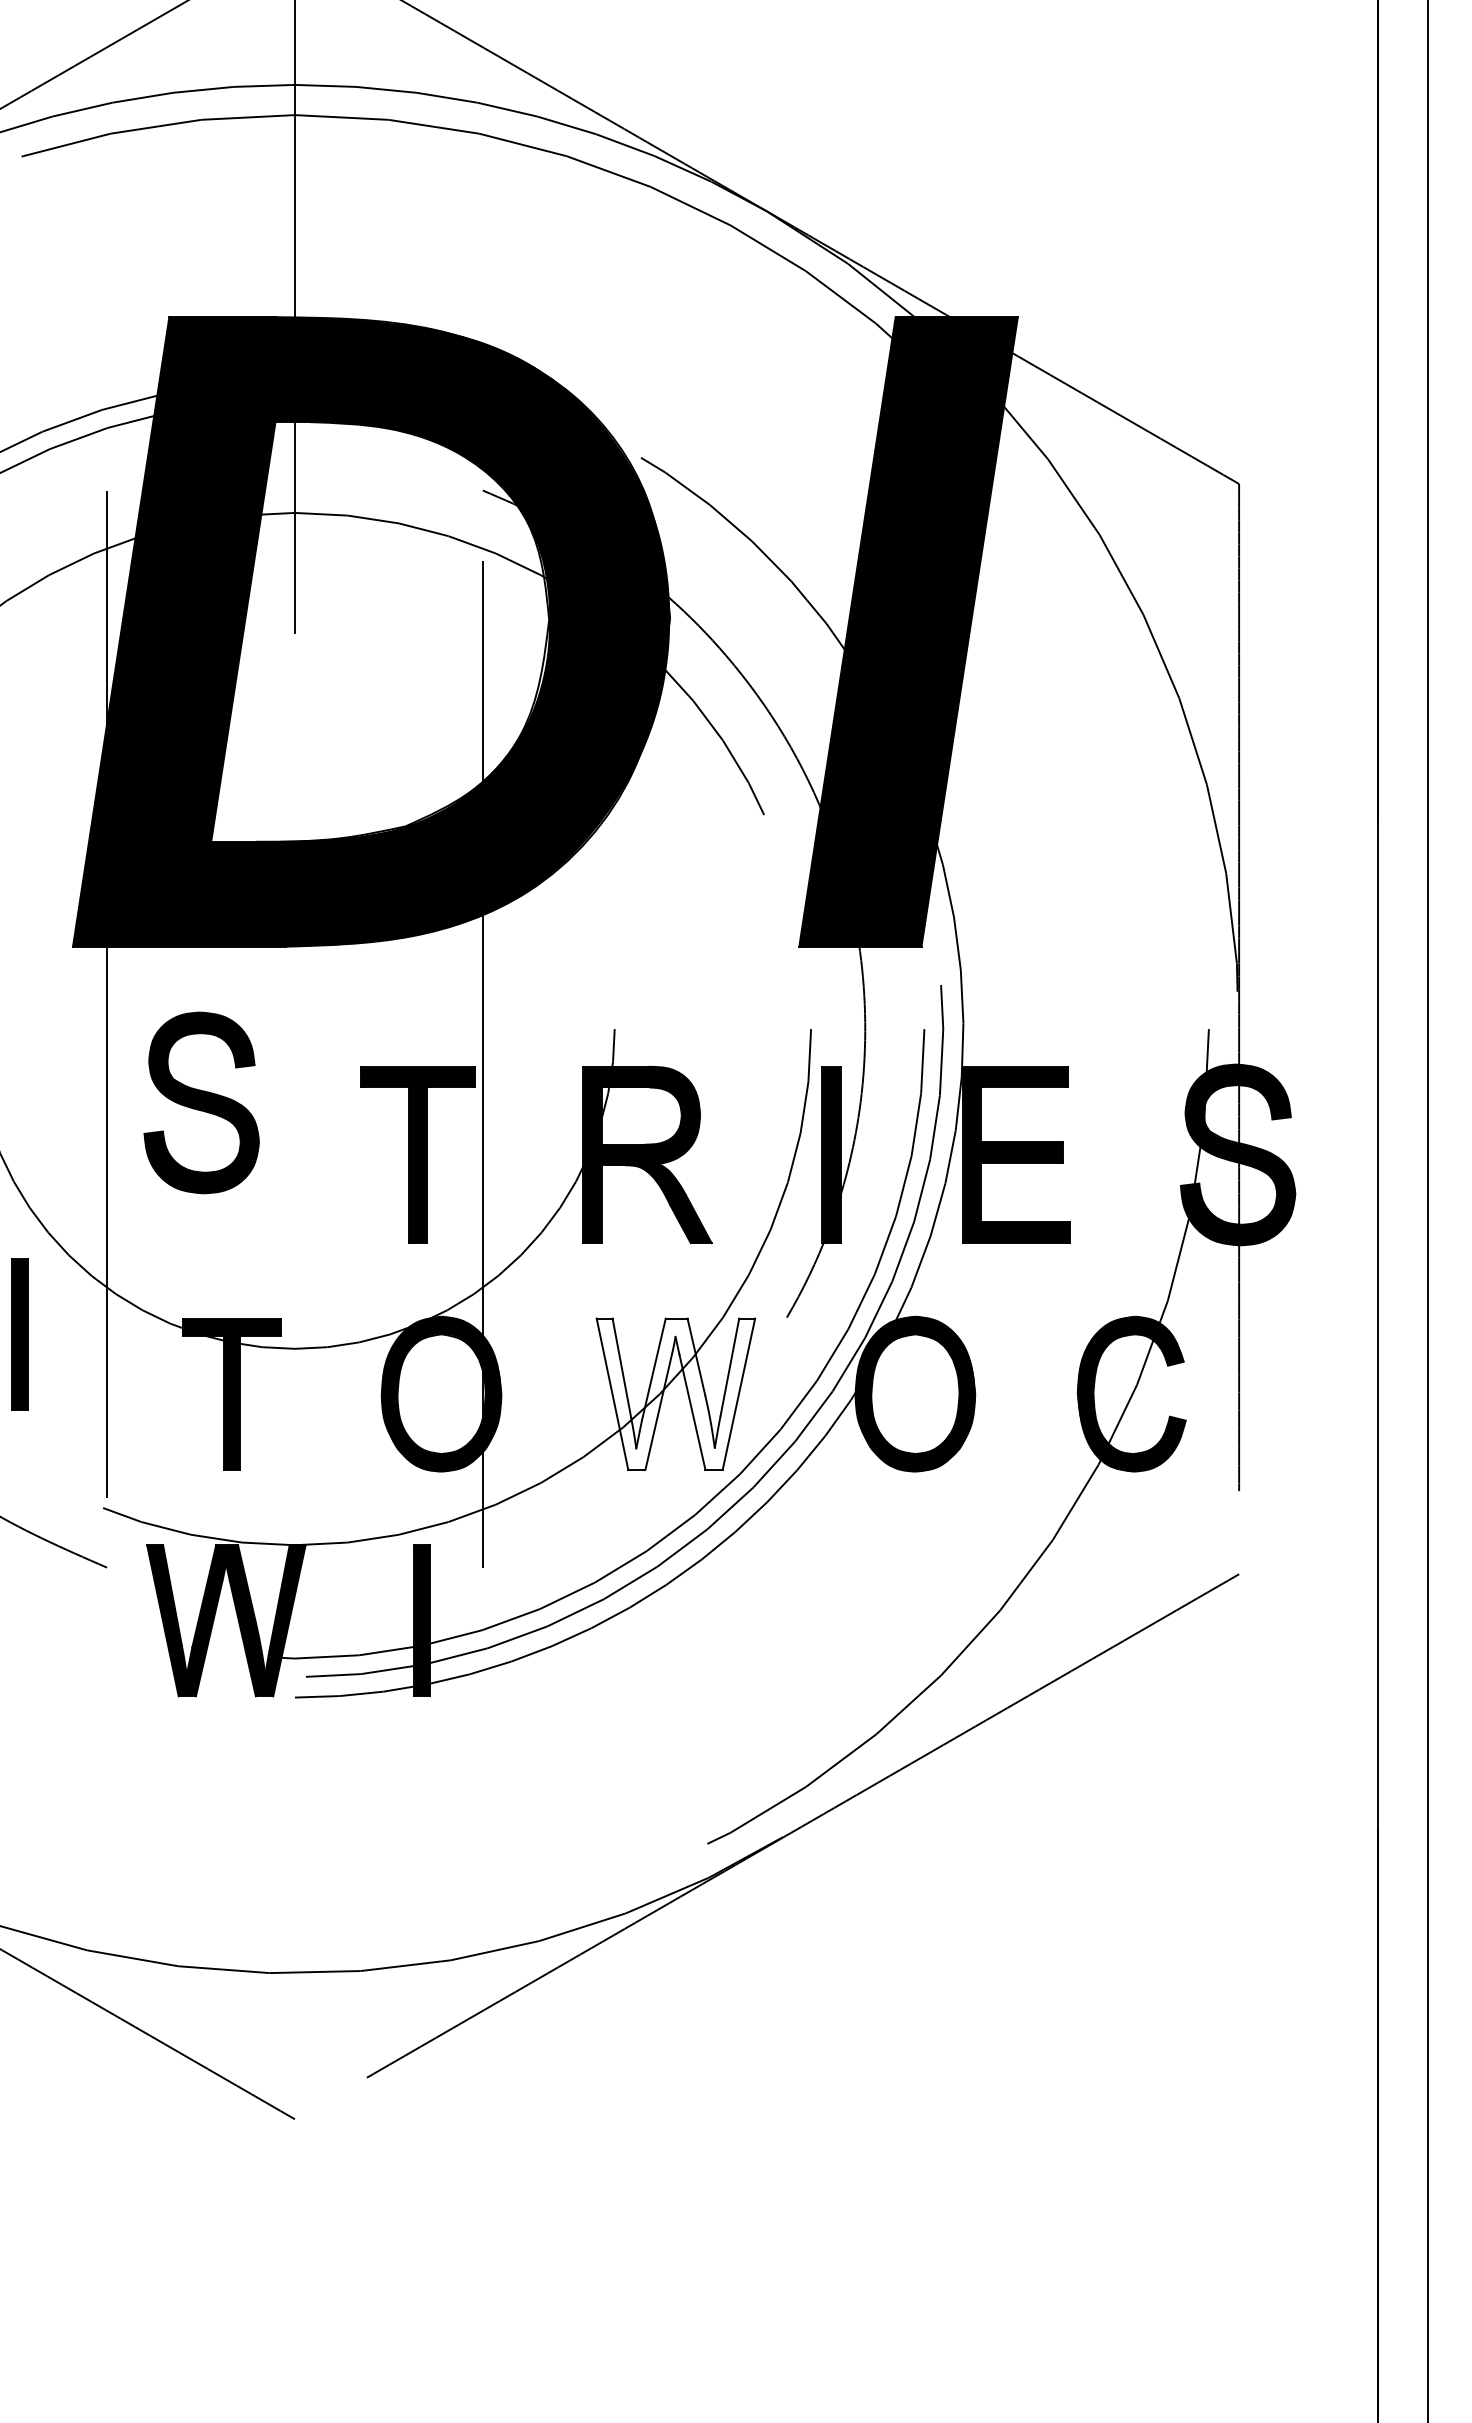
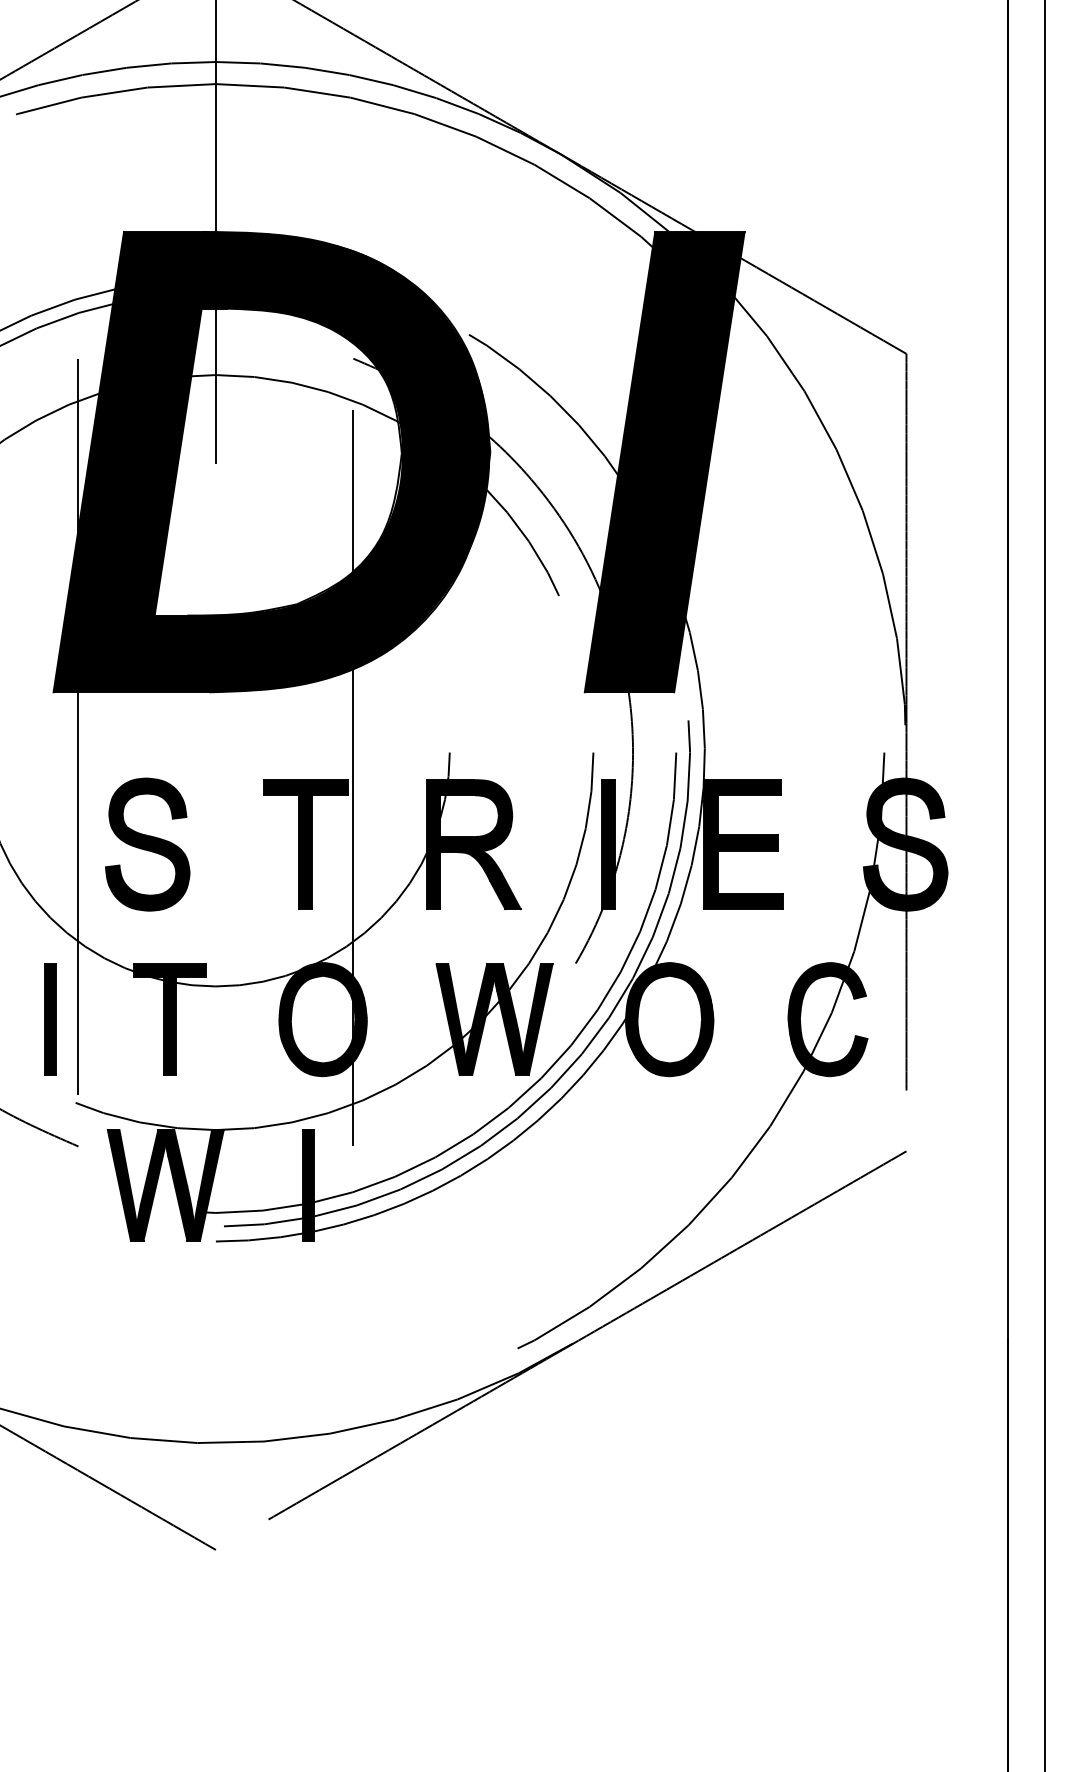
part: (201, 1102) -> (147, 844), moved
part: (19, 1334) -> (50, 1019), moved
fill: (675, 1393) -> (494, 1019), added

